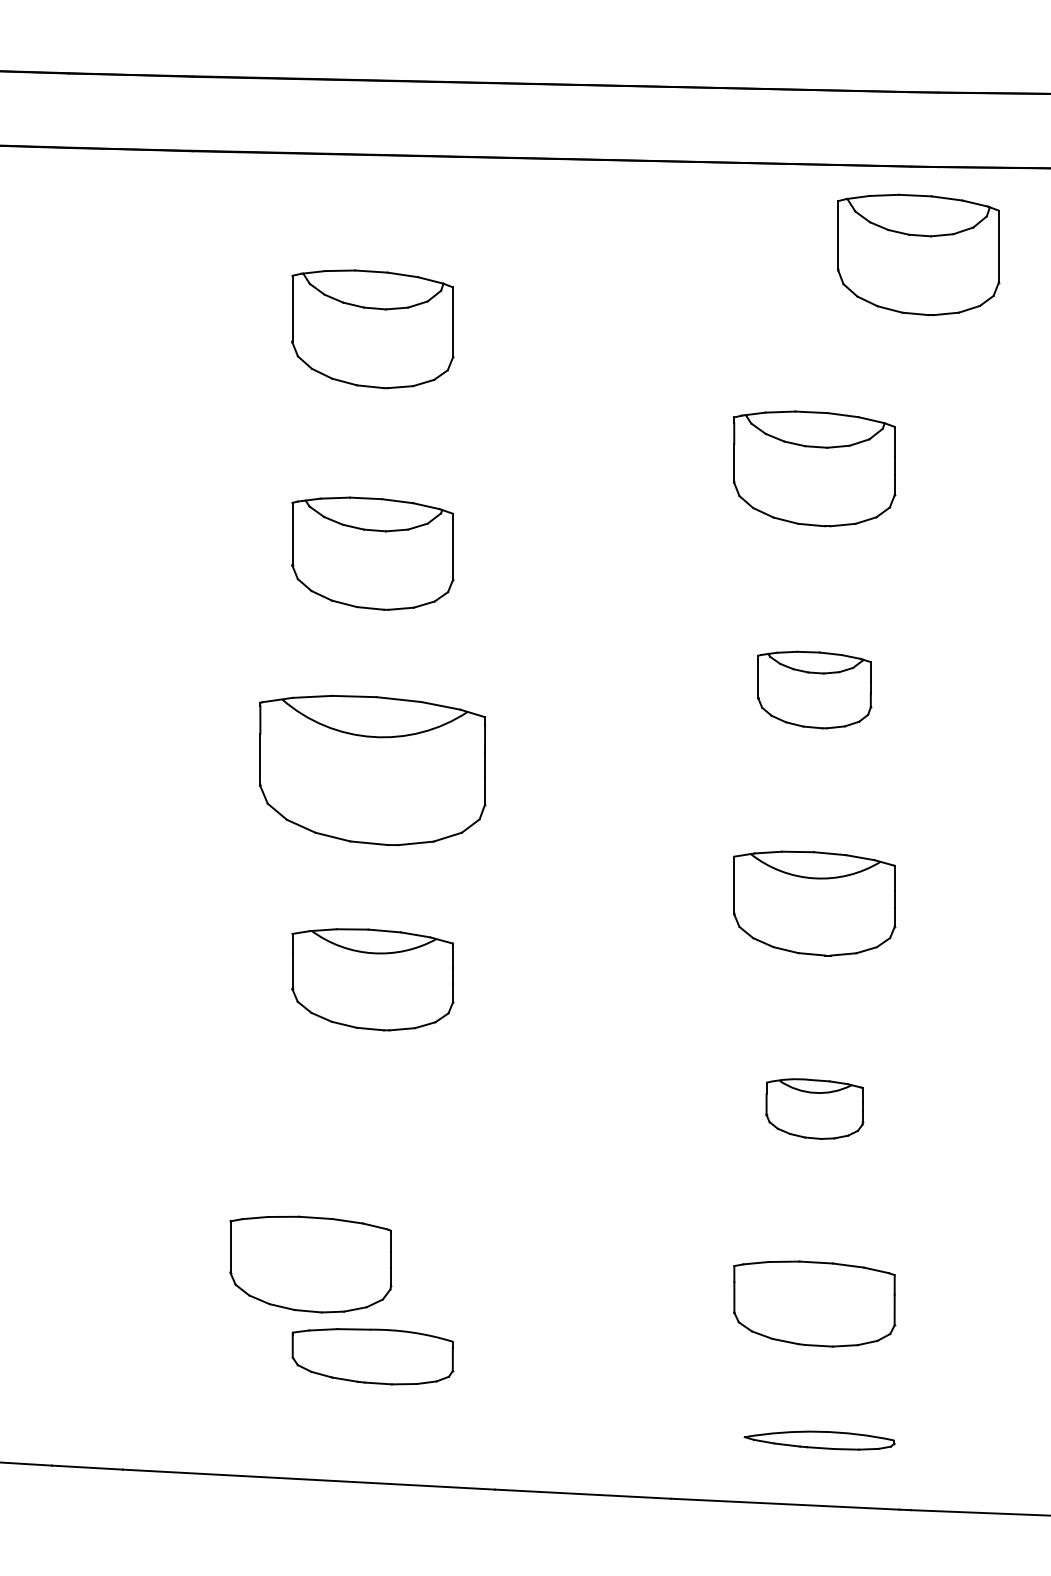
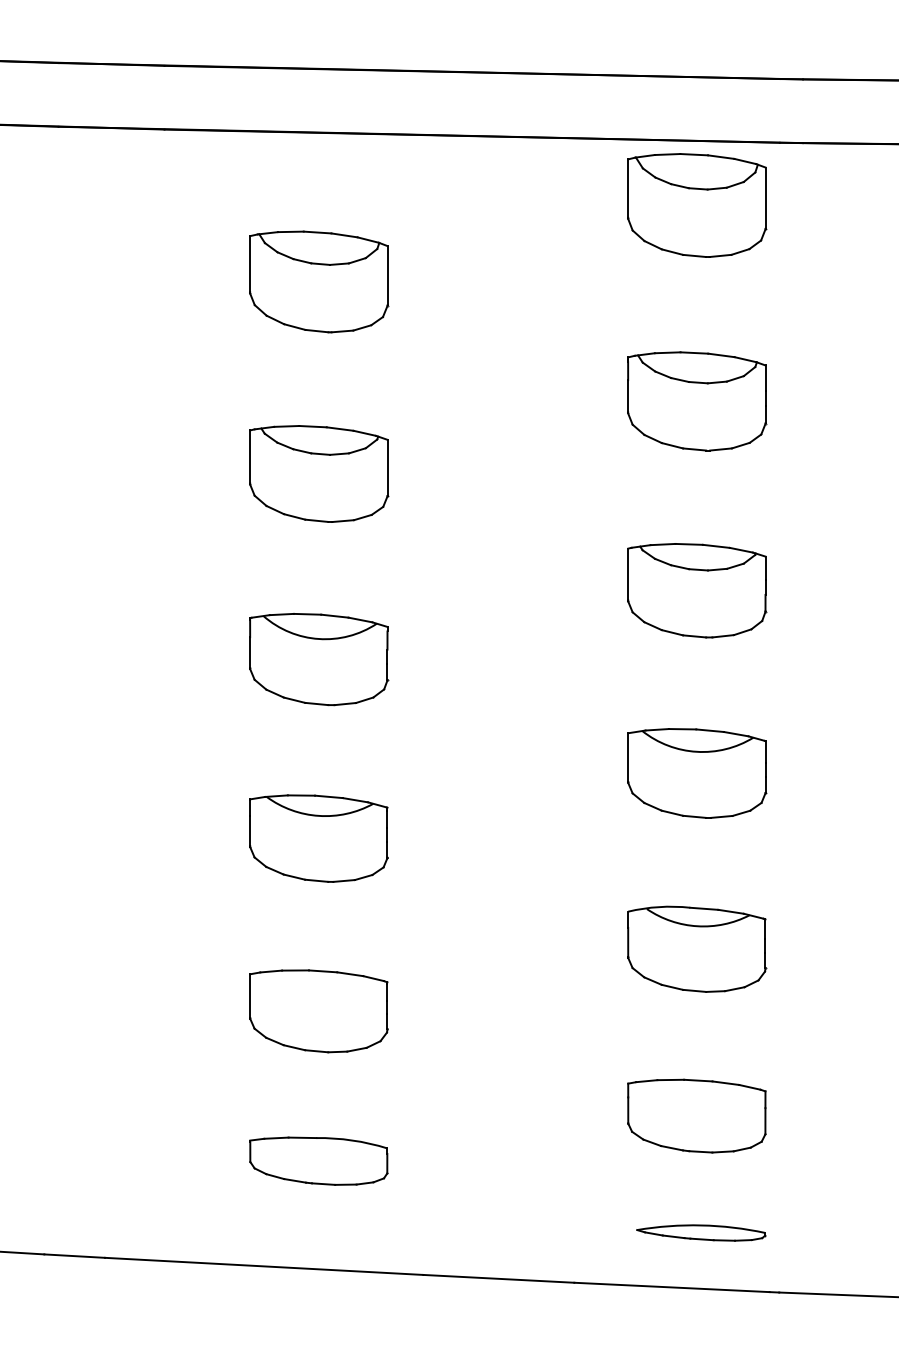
part: (918, 254) -> (696, 205), moved
part: (814, 689) -> (696, 590), size x1.43
part: (372, 770) -> (318, 659), size x0.71
part: (814, 1108) -> (696, 948), size x1.67
part: (310, 1264) -> (318, 1011), moved

